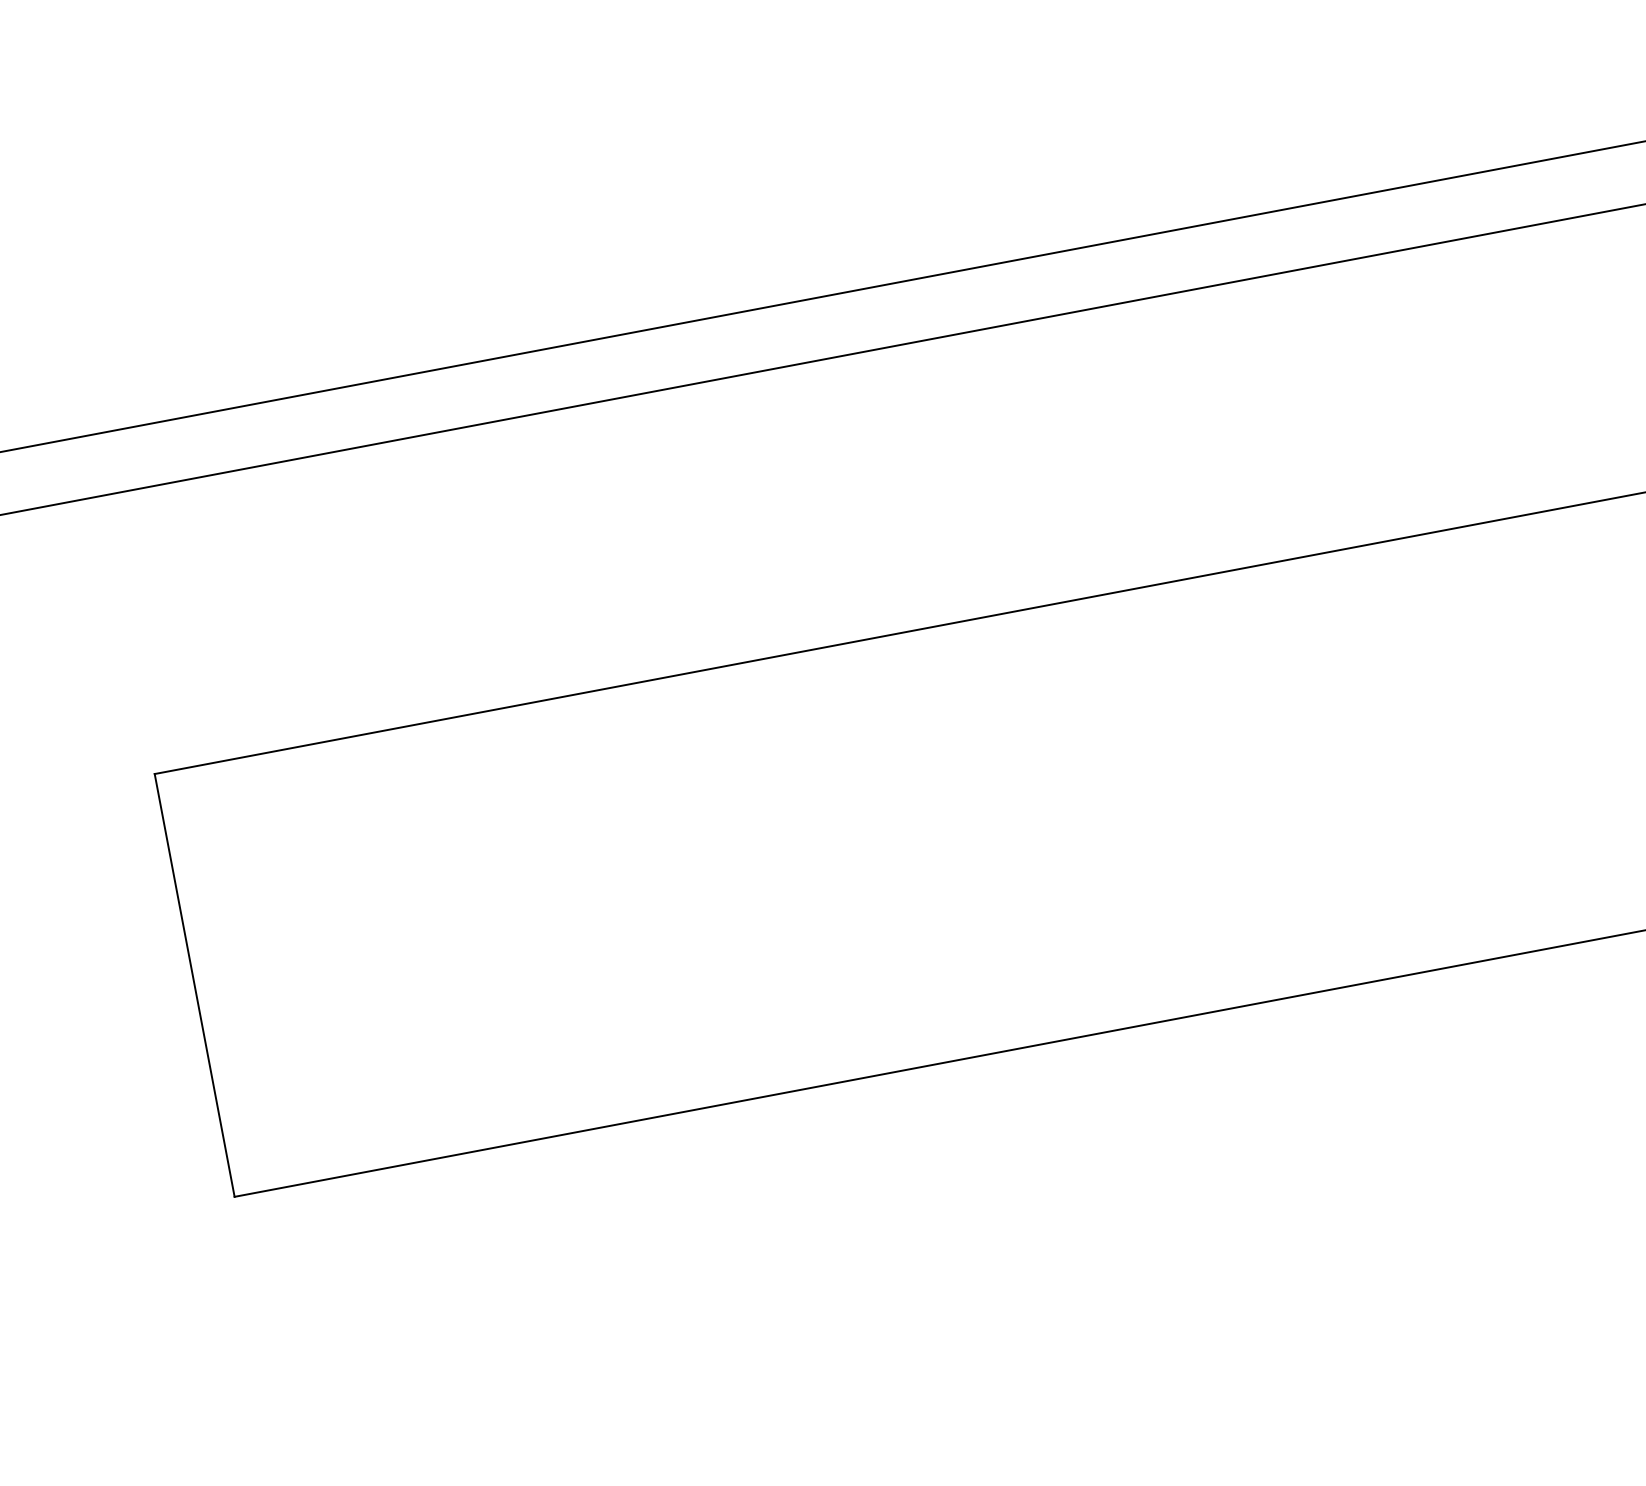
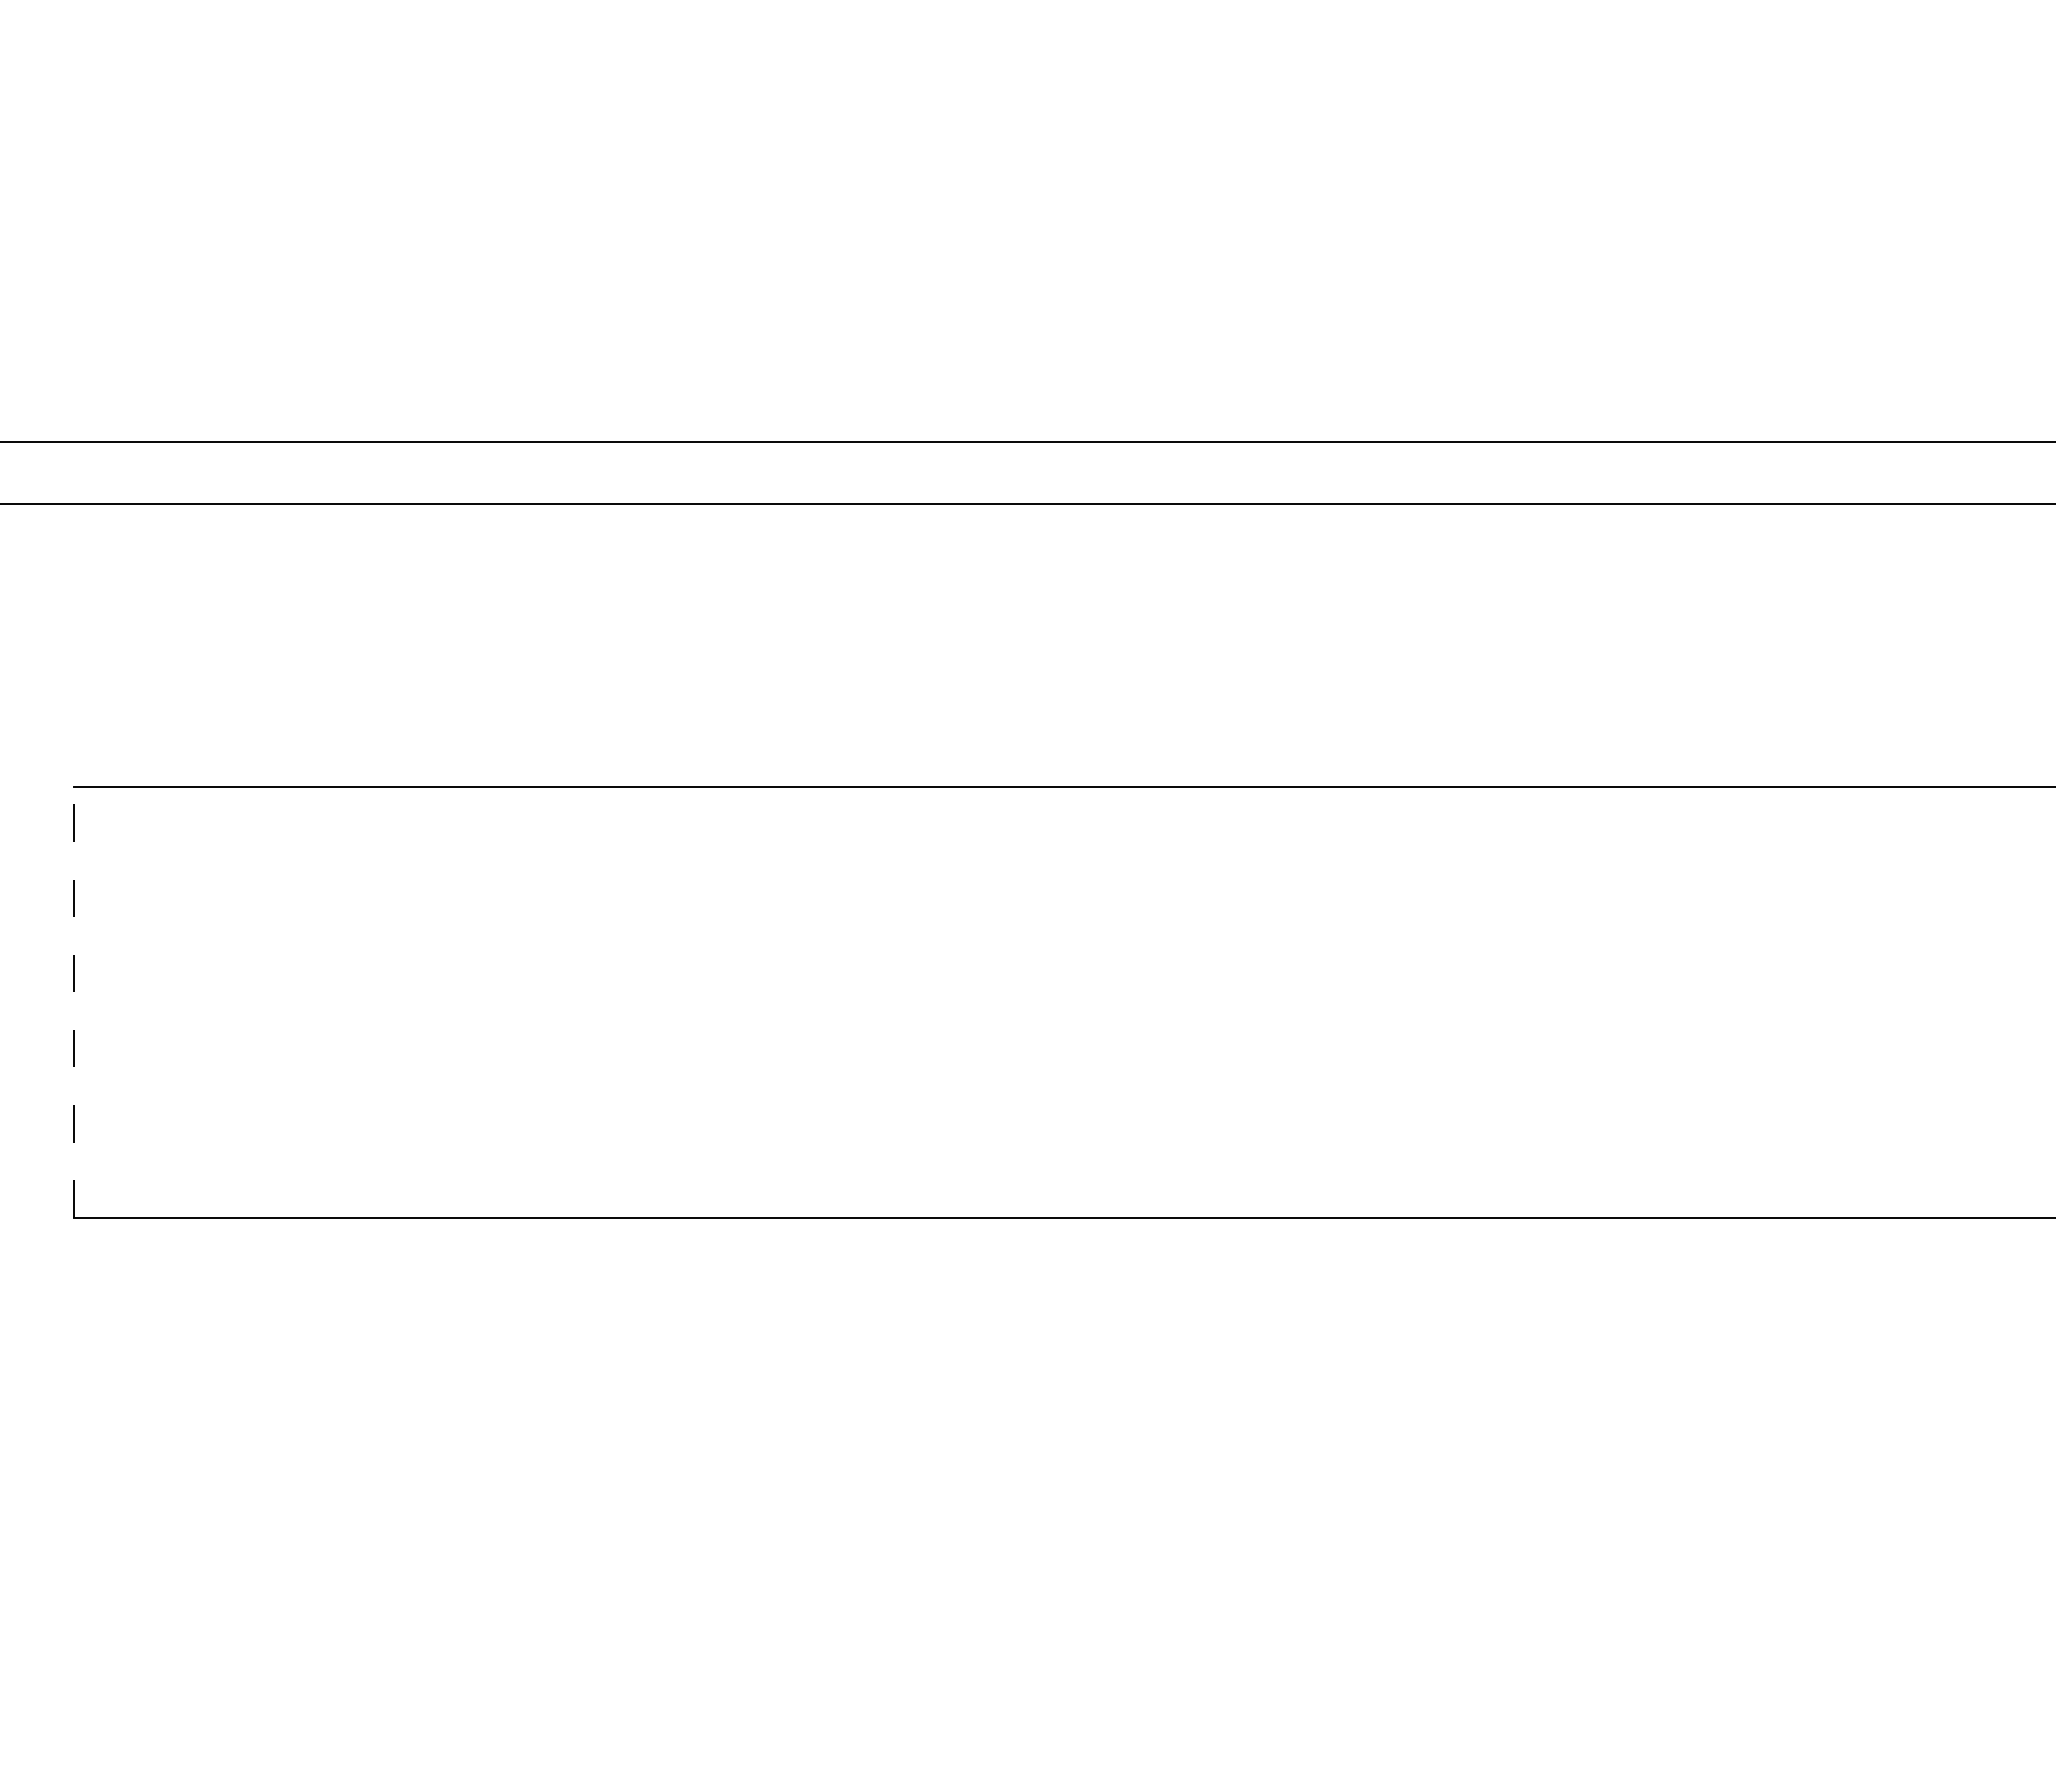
line: (195, 985) -> (74, 1002), solid -> dashed

